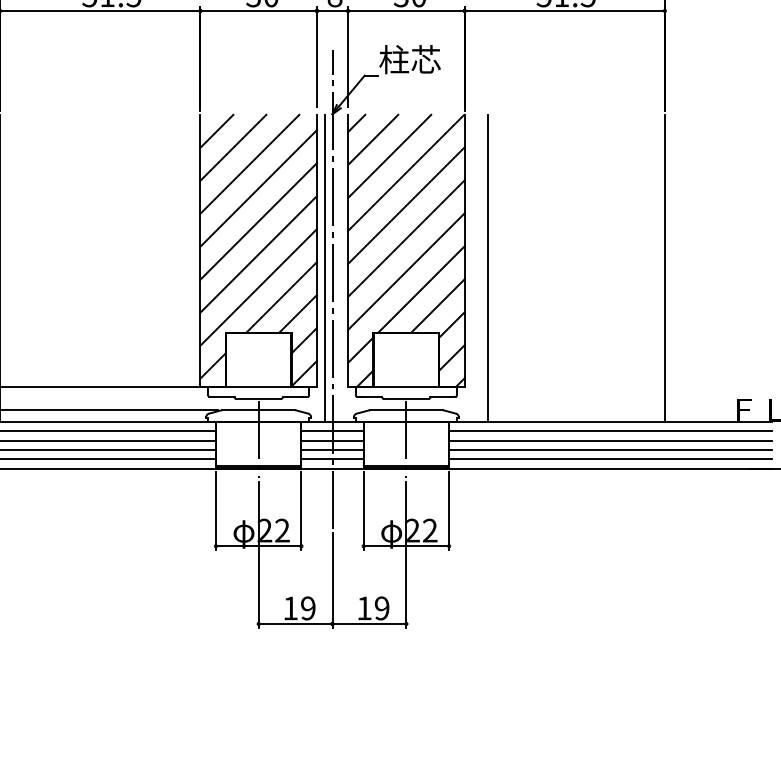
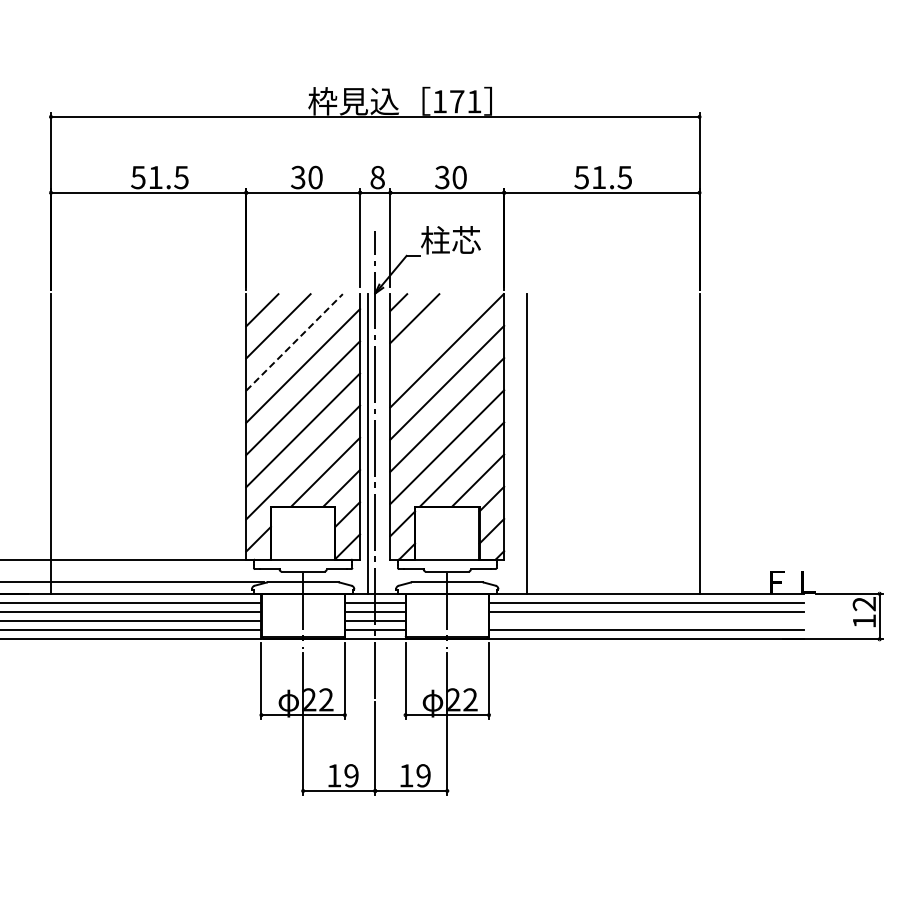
line: (389, 156) -> (430, 334), removed
line: (249, 164) -> (294, 342), solid -> dashed
line: (610, 450) -> (646, 621), removed

